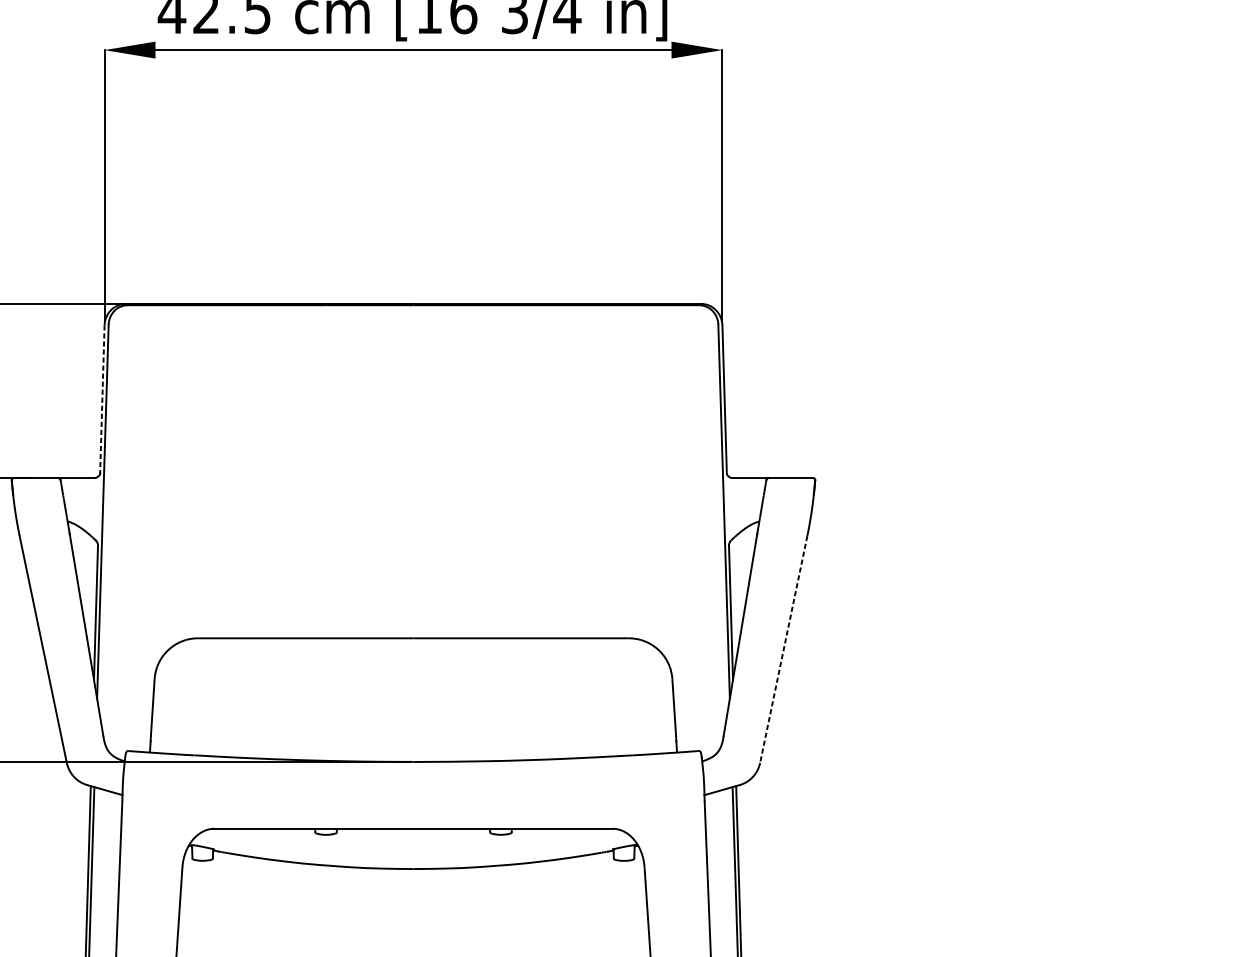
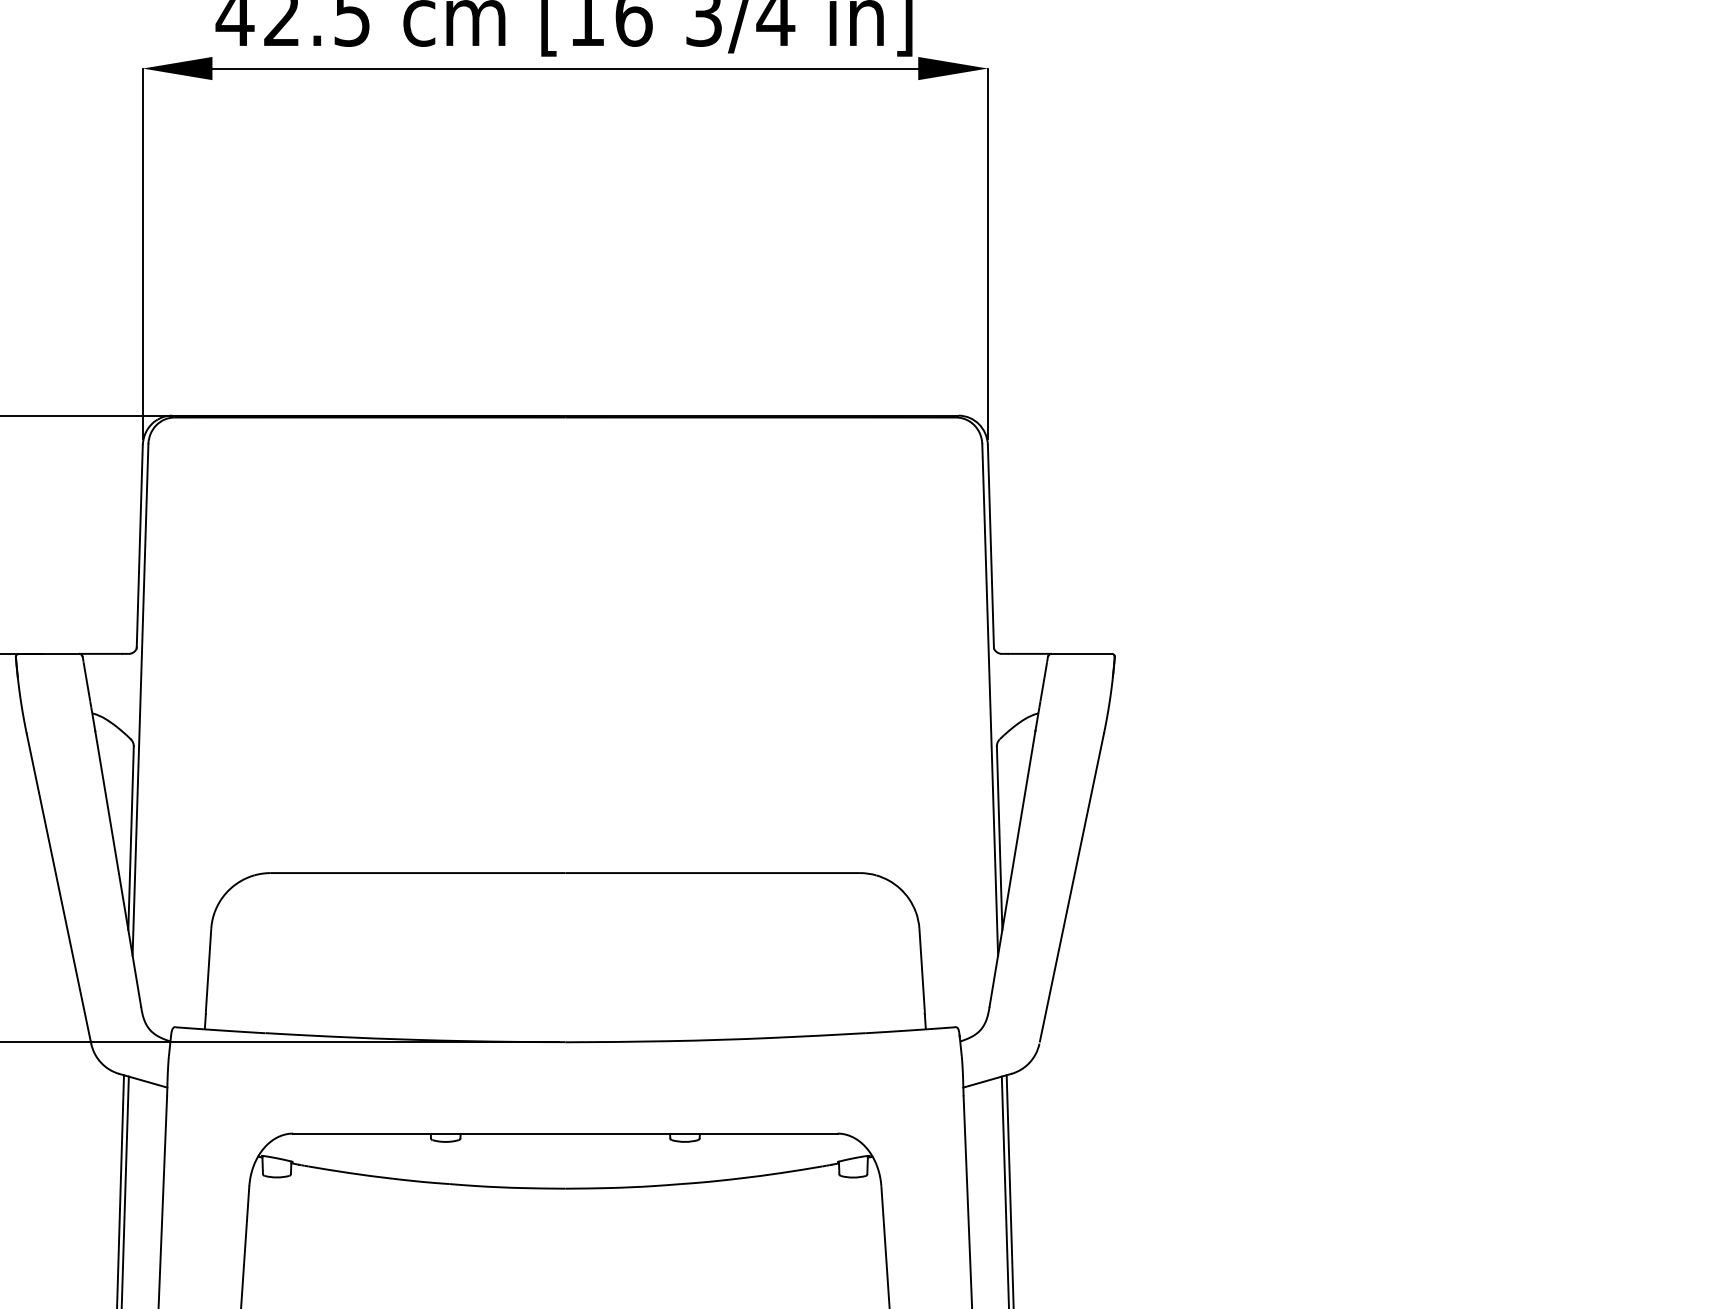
line: (102, 399) -> (139, 546), dashed -> solid
line: (784, 648) -> (1072, 886), dashed -> solid

